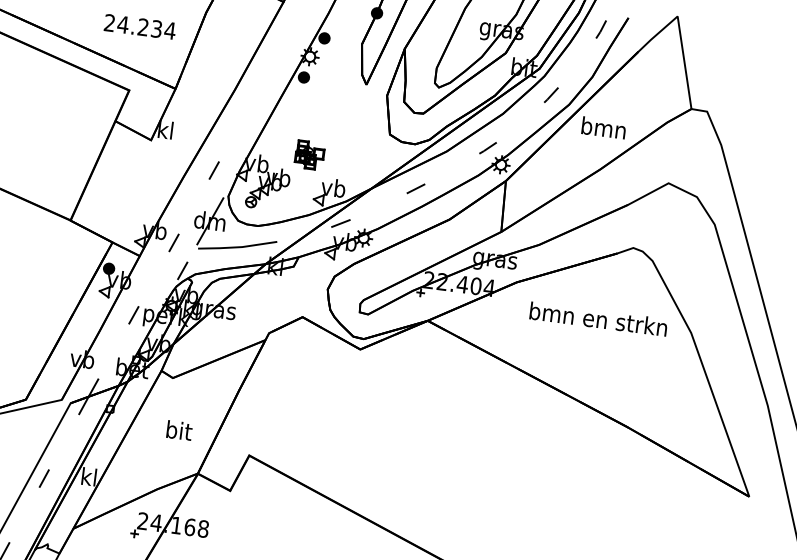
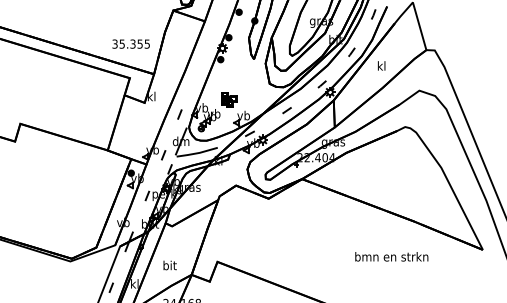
text: (140, 25) -> (131, 43), 24.234 -> 35.355
text: (603, 127) -> (381, 65), bmn -> kl
text: (598, 318) -> (391, 256), moved
text: (178, 430) -> (169, 265), moved

